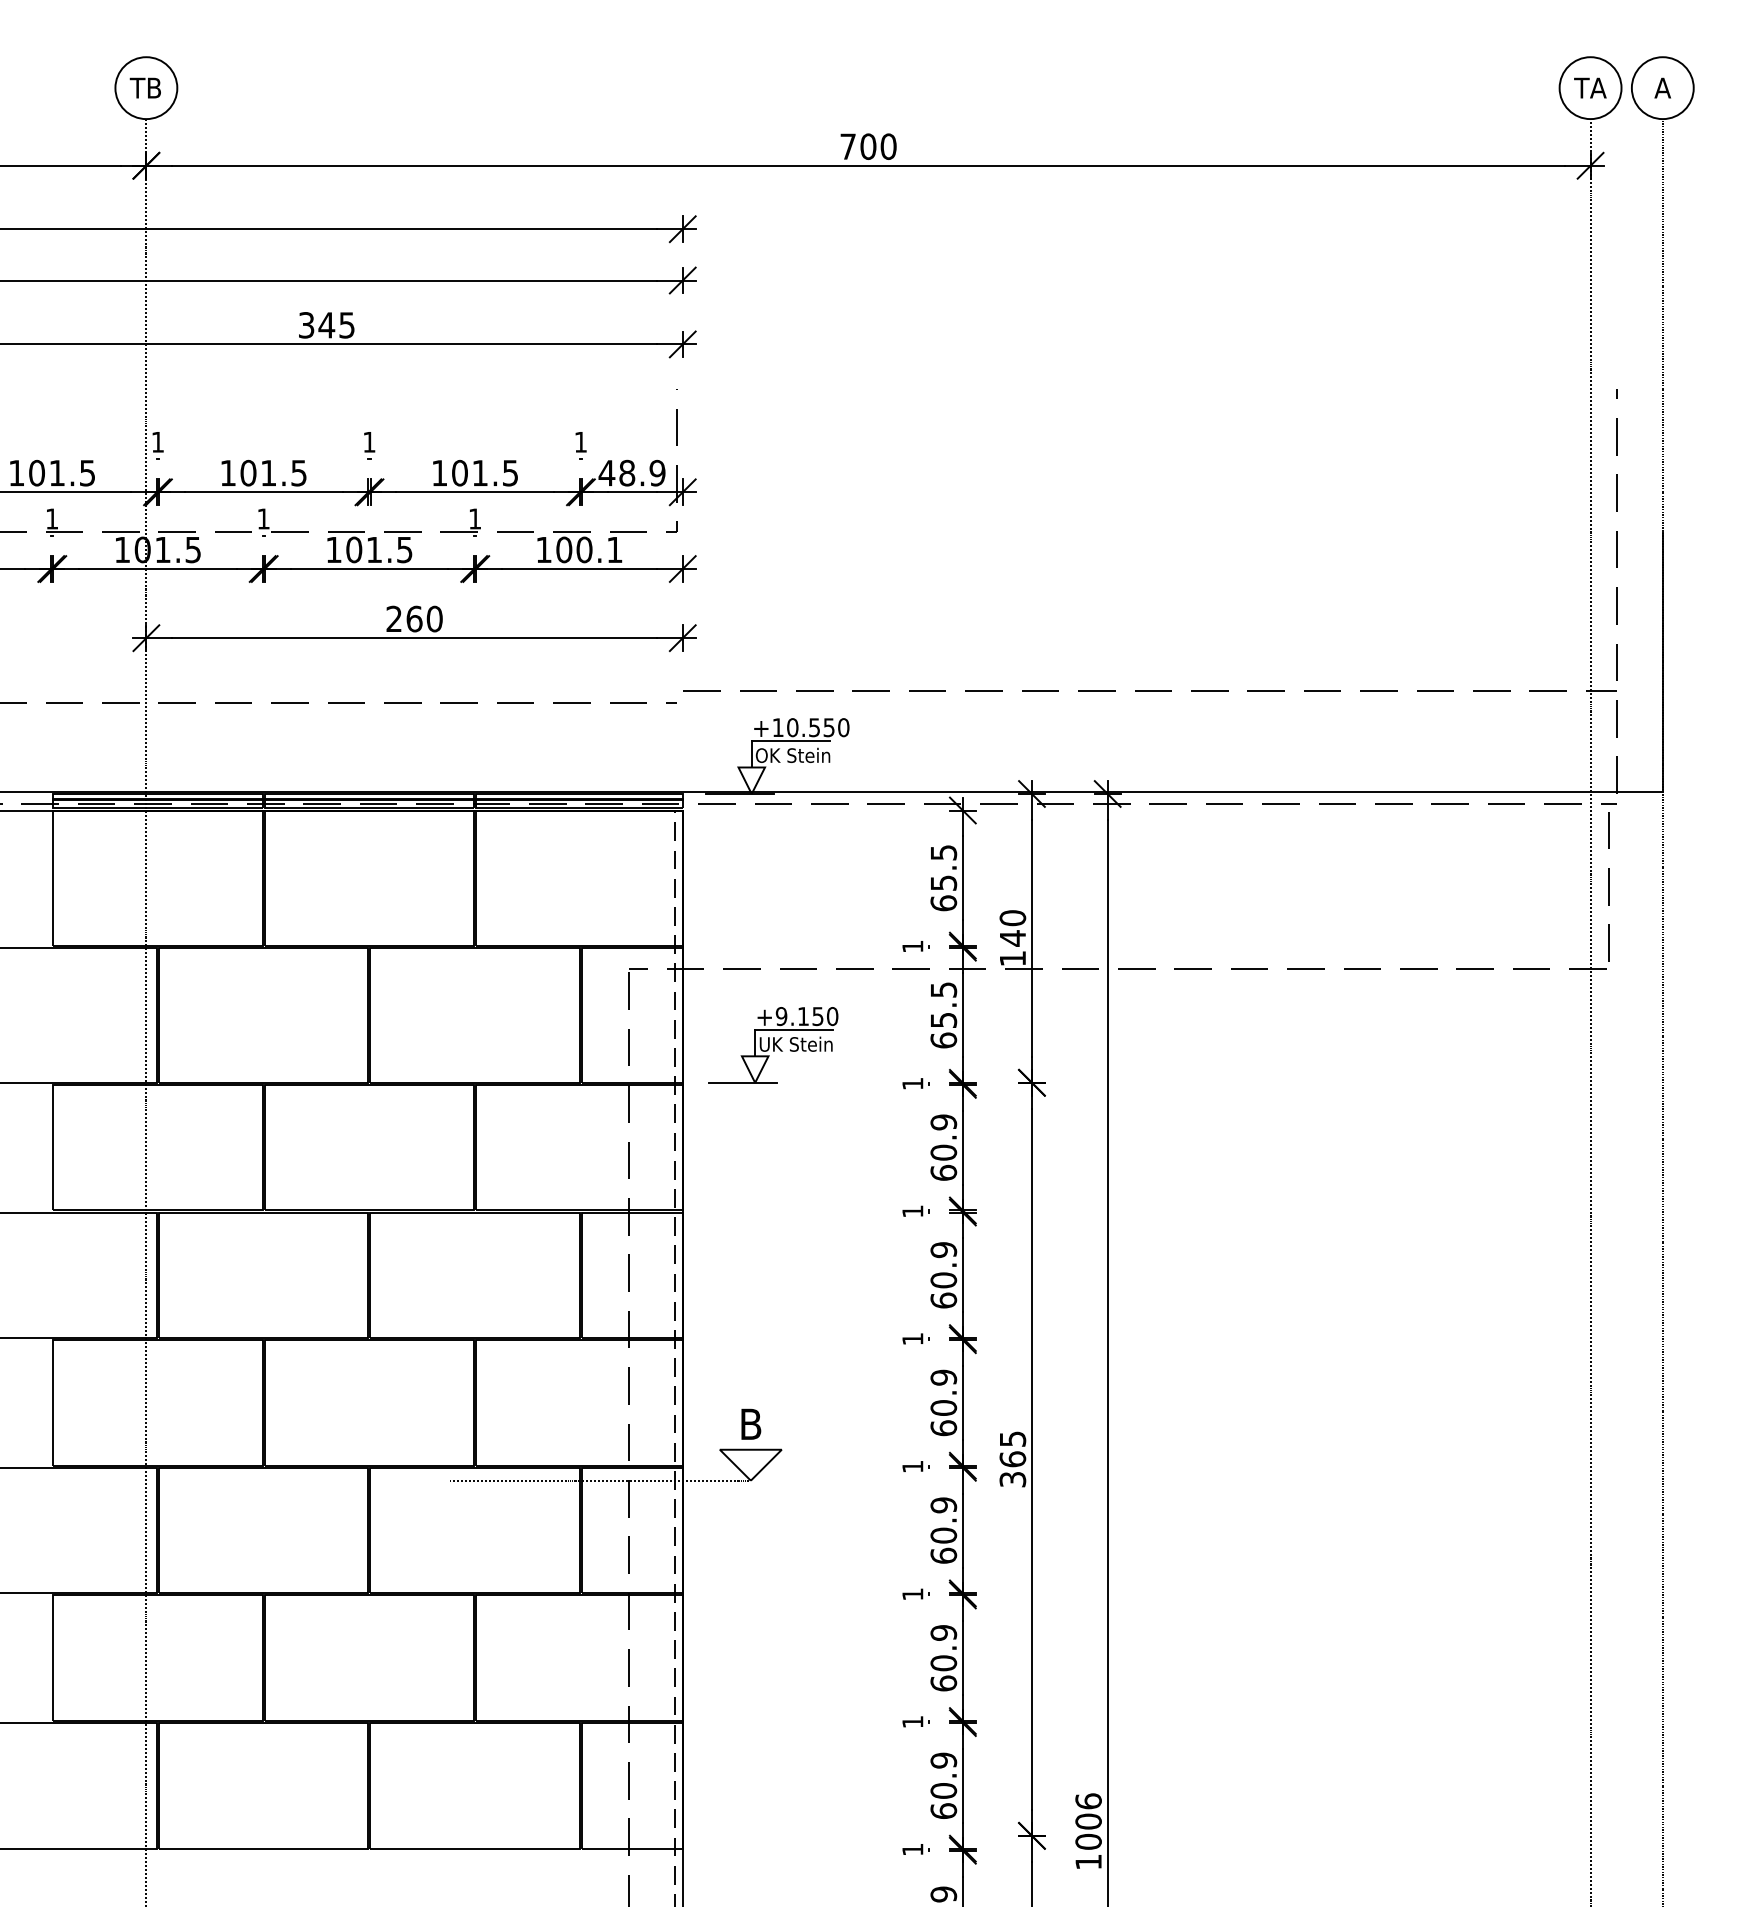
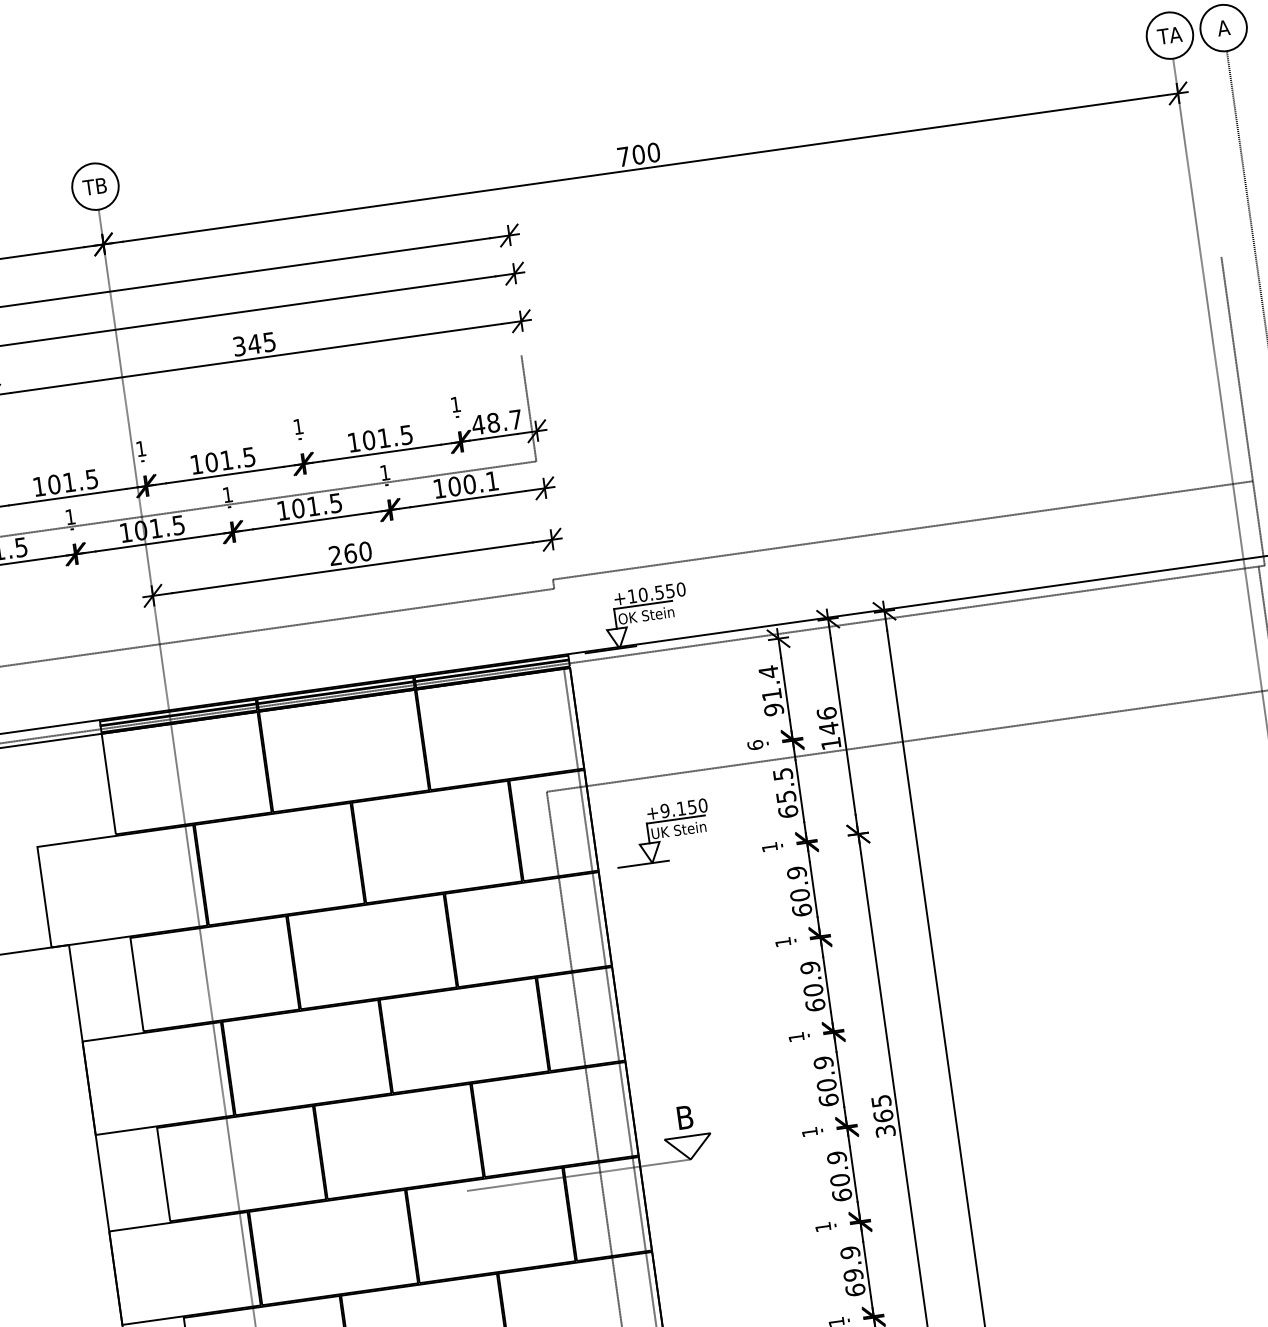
text: (657, 472) -> (515, 419), 48.9 -> 48.7
text: (943, 877) -> (771, 690), 65.5 -> 91.4
text: (1012, 918) -> (826, 713), 140 -> 146
text: (912, 946) -> (755, 745), 1 -> 6
text: (943, 1663) -> (853, 1275), 60.9 -> 69.9

